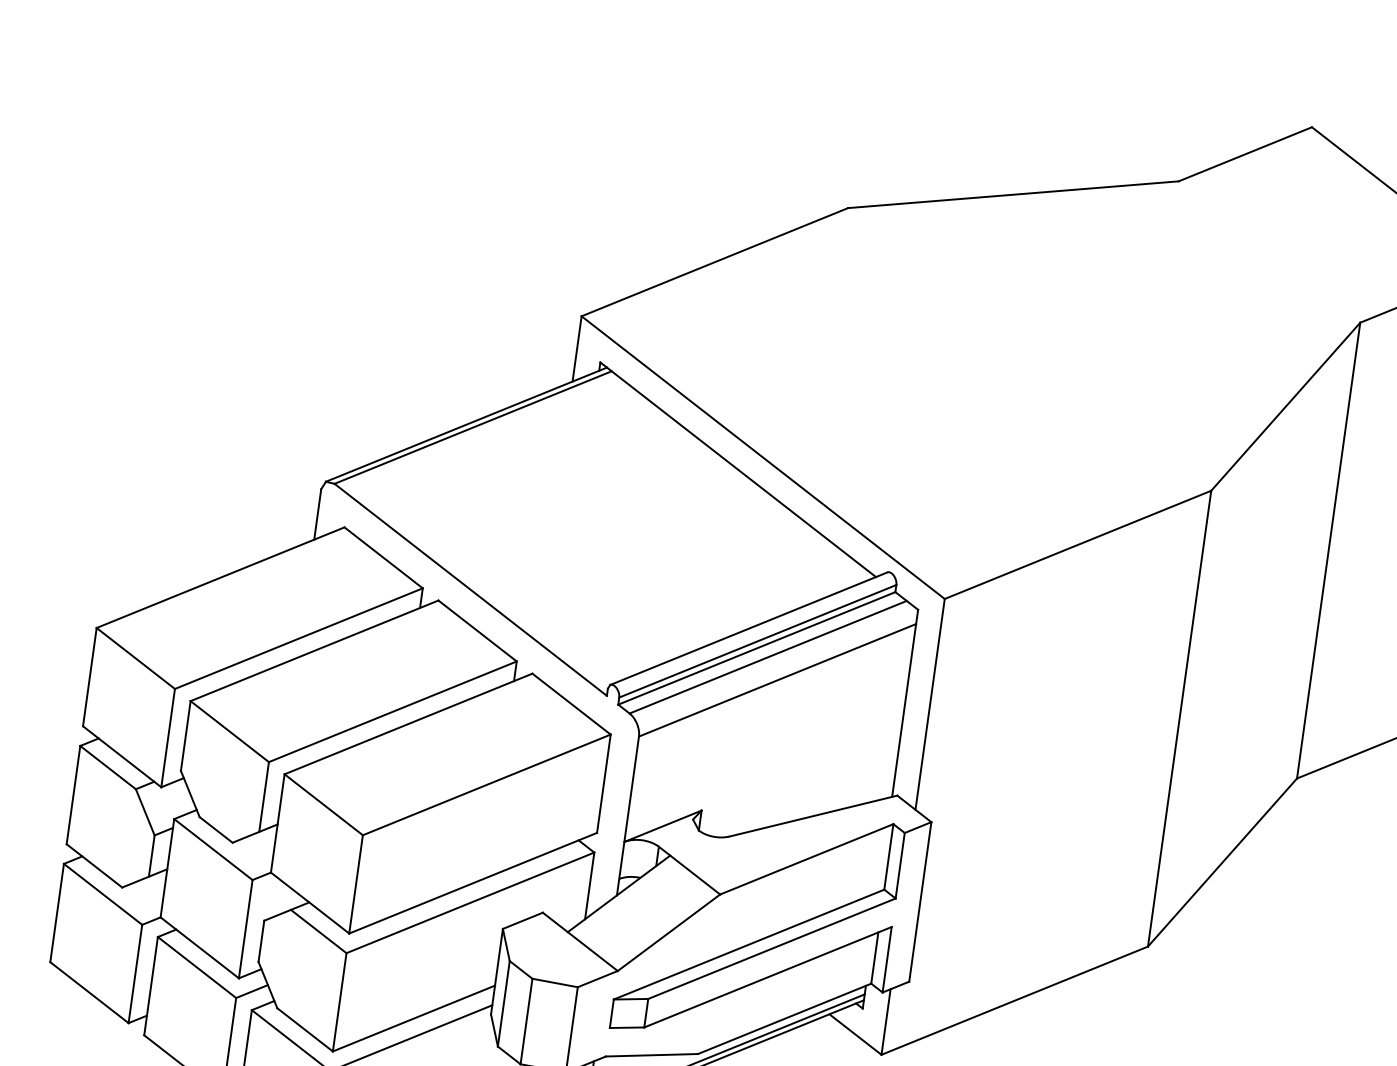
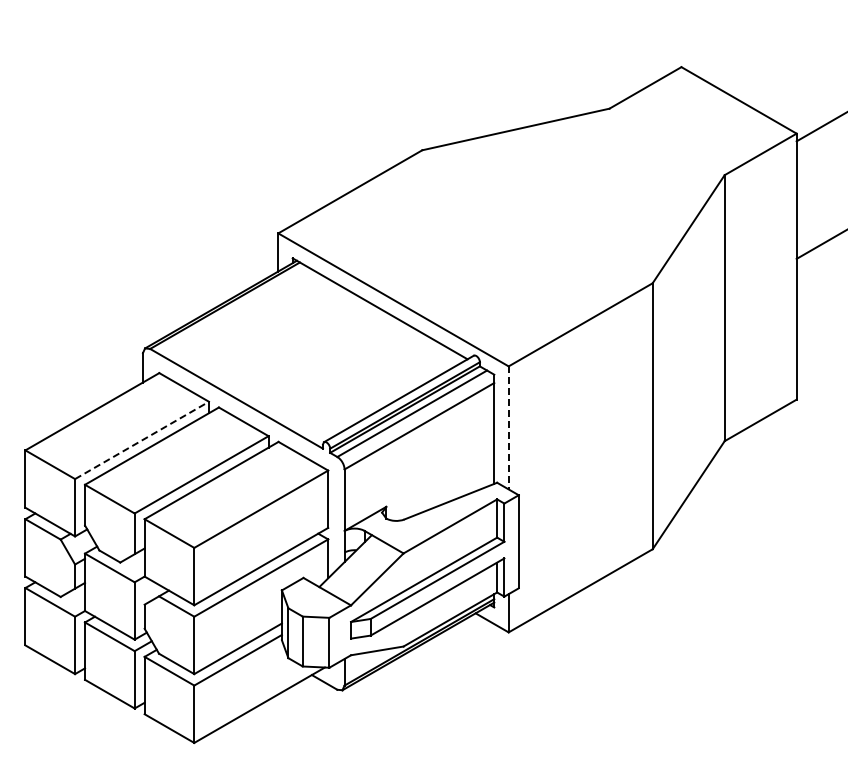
line: (299, 638) -> (142, 440), solid -> dashed
line: (929, 703) -> (508, 427), solid -> dashed

